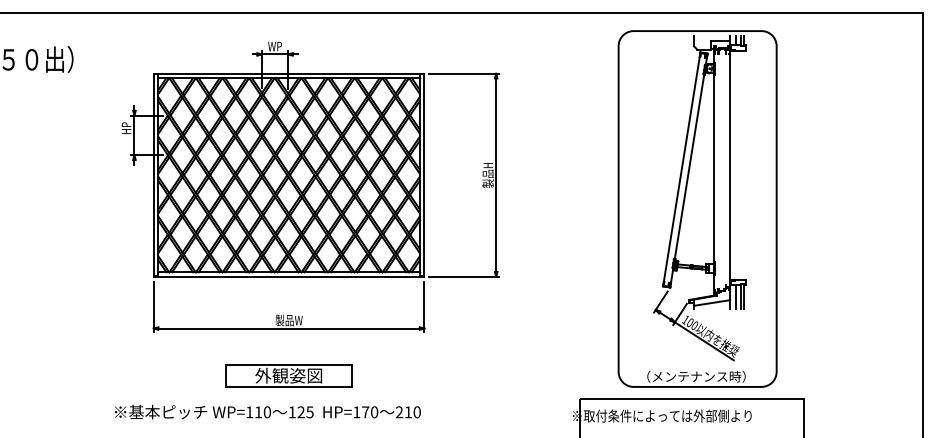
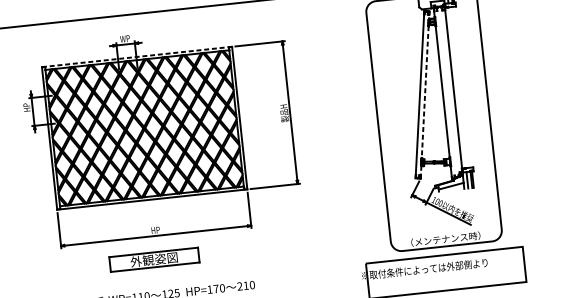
line: (289, 73) -> (137, 56), solid -> dashed
line: (688, 171) -> (424, 95), solid -> dashed
text: (288, 320) -> (155, 230), 製品W -> HP
part: (288, 375) -> (154, 259), moved

